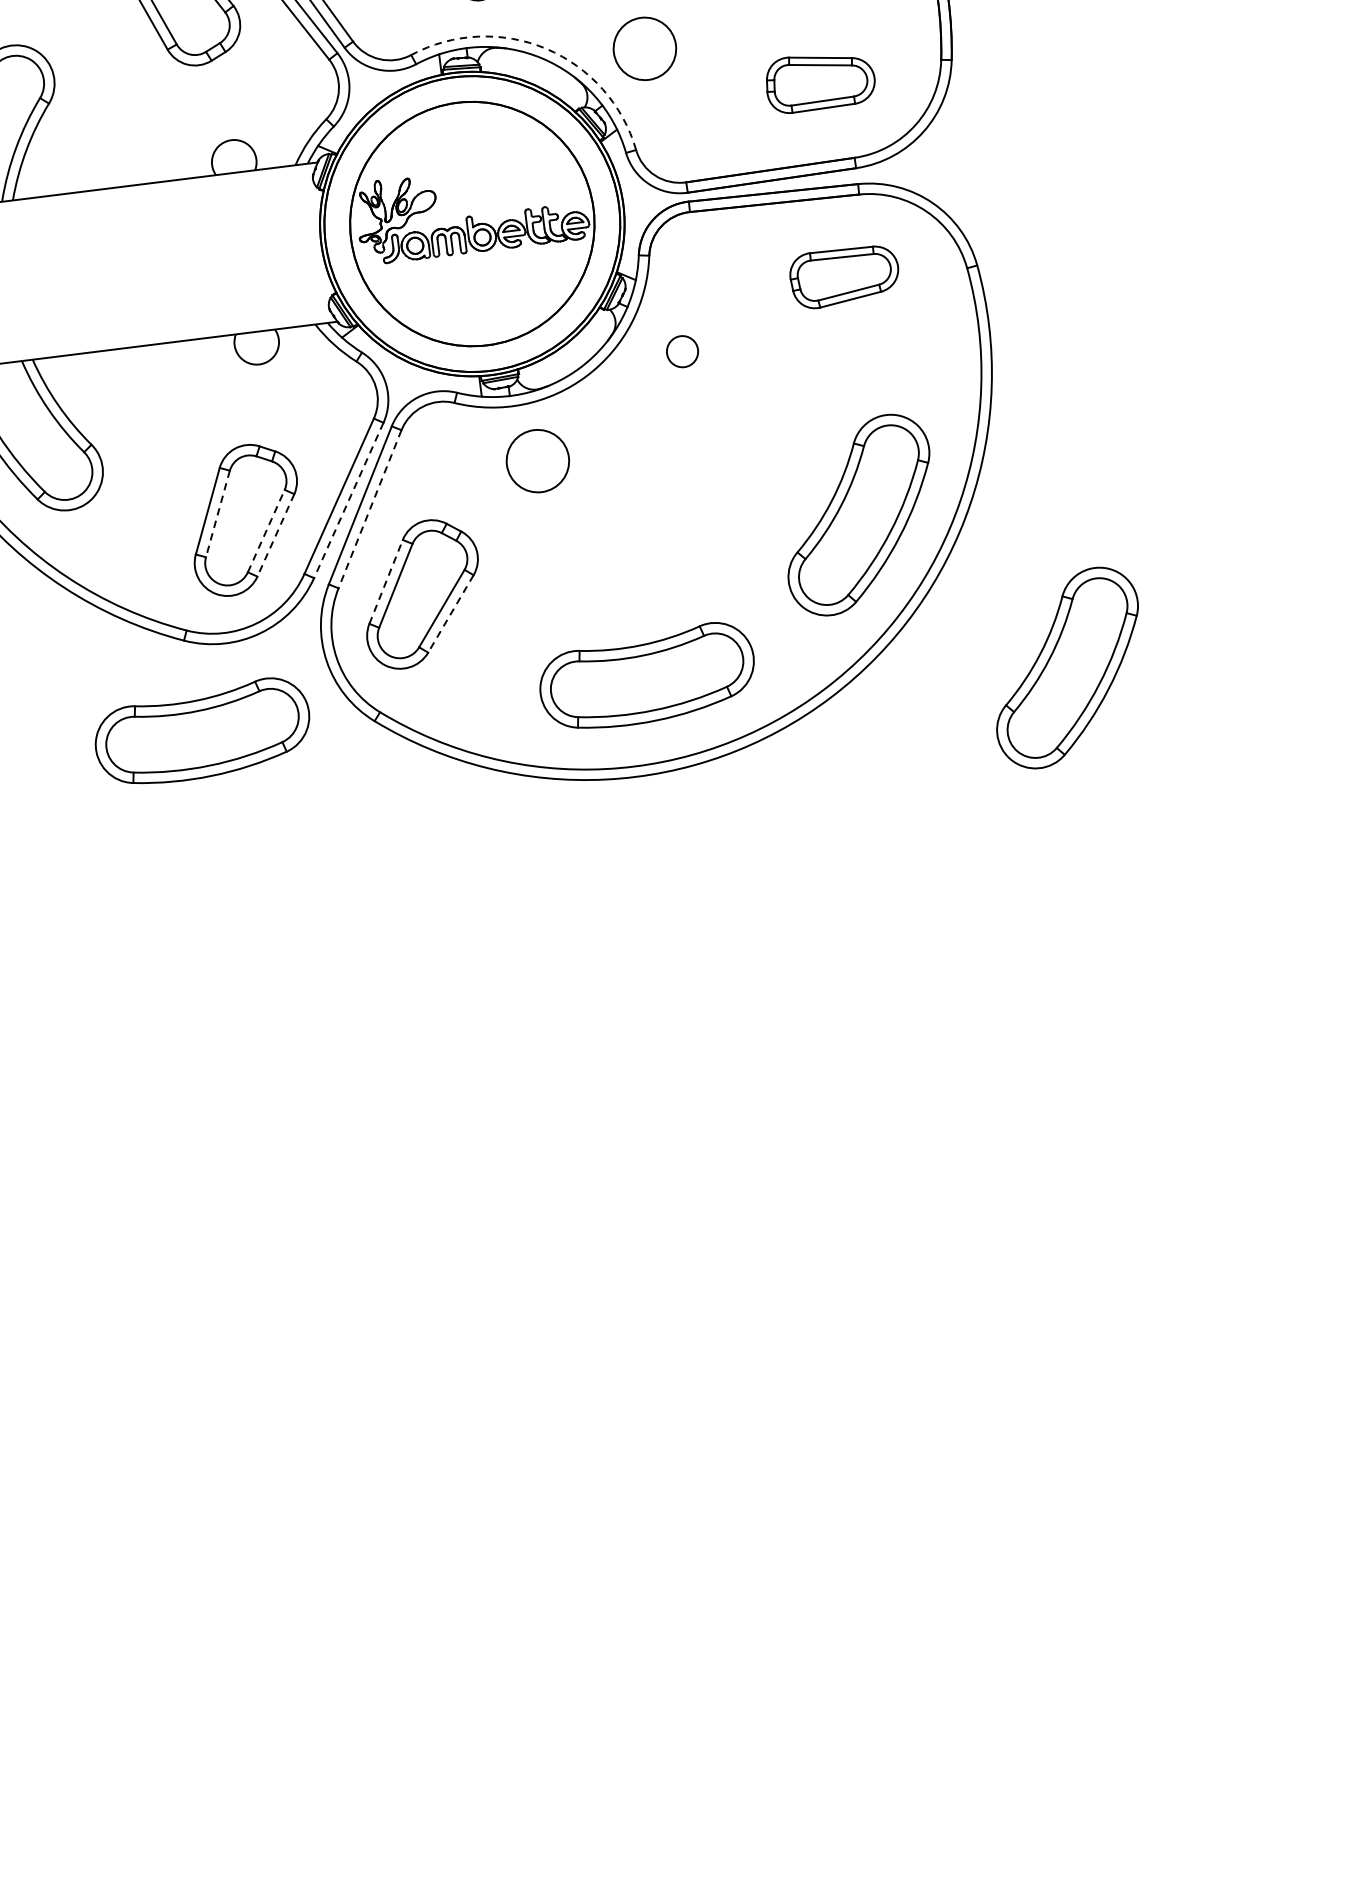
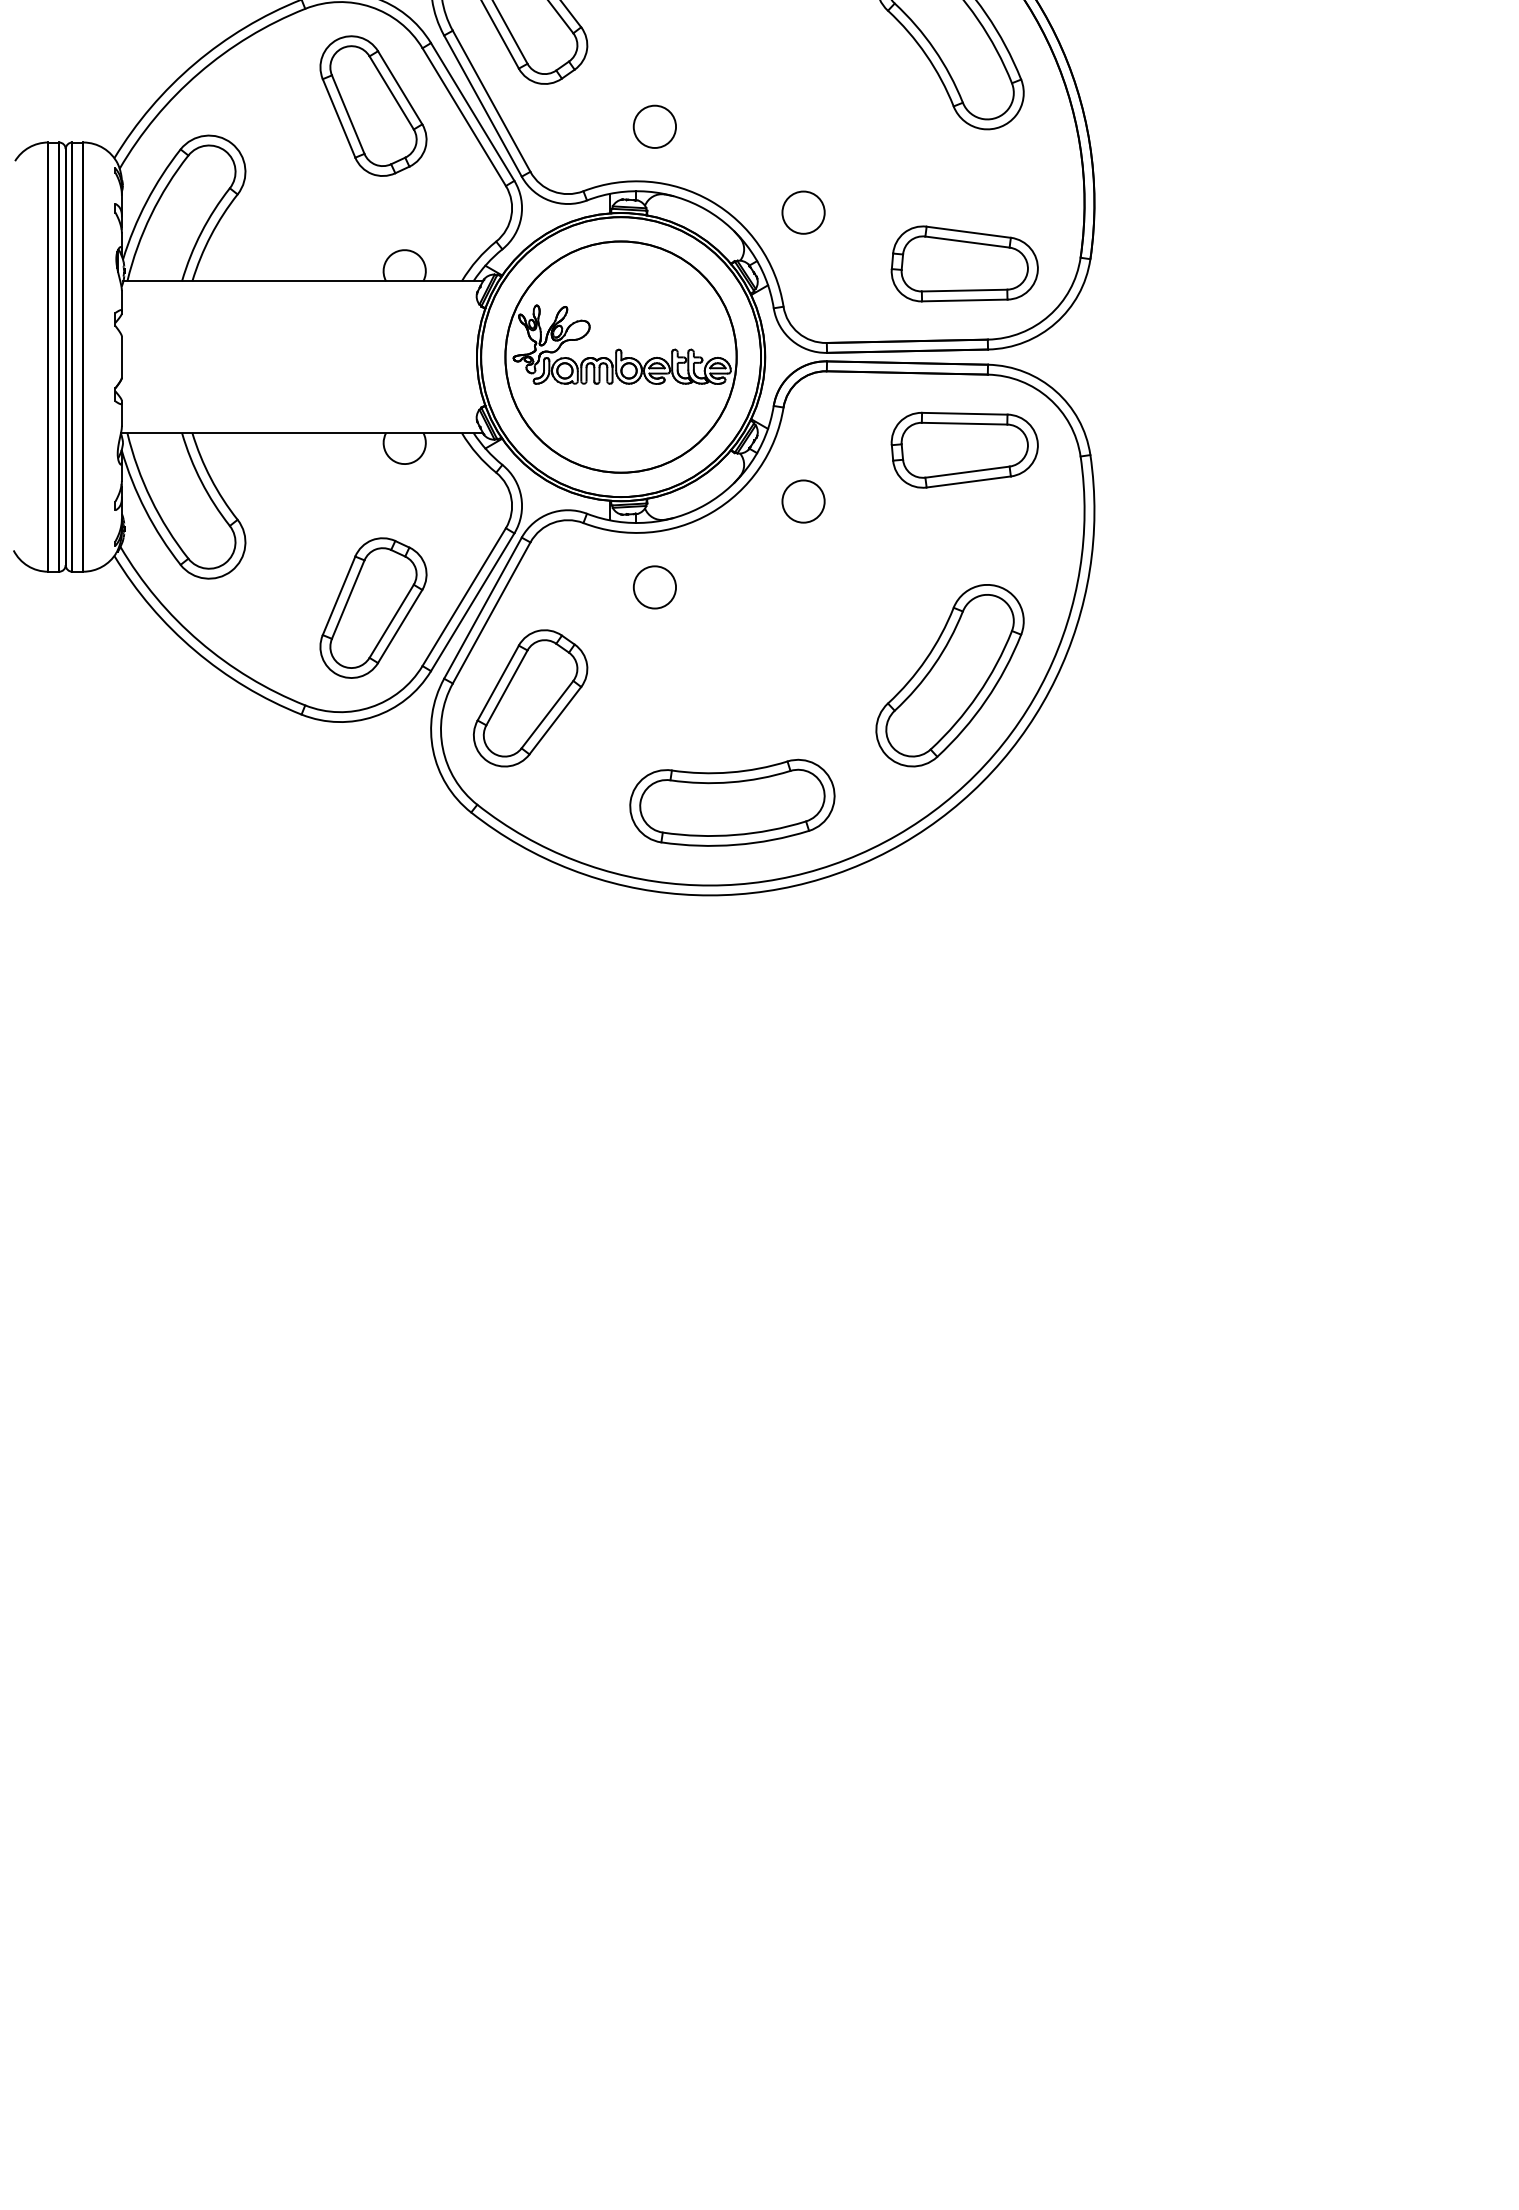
circle: (644, 48) -> (803, 212), size x0.71
arc: (546, 49) -> (711, 201), dashed -> solid
part: (820, 81) -> (964, 263), size x1.43
part: (844, 276) -> (964, 449), size x1.43
circle: (682, 351) -> (803, 501), size x1.43
circle: (537, 461) -> (654, 587), size x0.71
line: (348, 500) -> (472, 602), dashed -> solid
line: (369, 508) -> (491, 612), dashed -> solid
line: (218, 514) -> (348, 600), dashed -> solid
line: (266, 531) -> (391, 621), dashed -> solid
line: (276, 535) -> (400, 626), dashed -> solid
line: (386, 582) -> (498, 683), dashed -> solid
line: (451, 614) -> (555, 721), dashed -> solid
part: (1066, 667) -> (1127, 843), removed
part: (202, 731) -> (308, 802), removed

